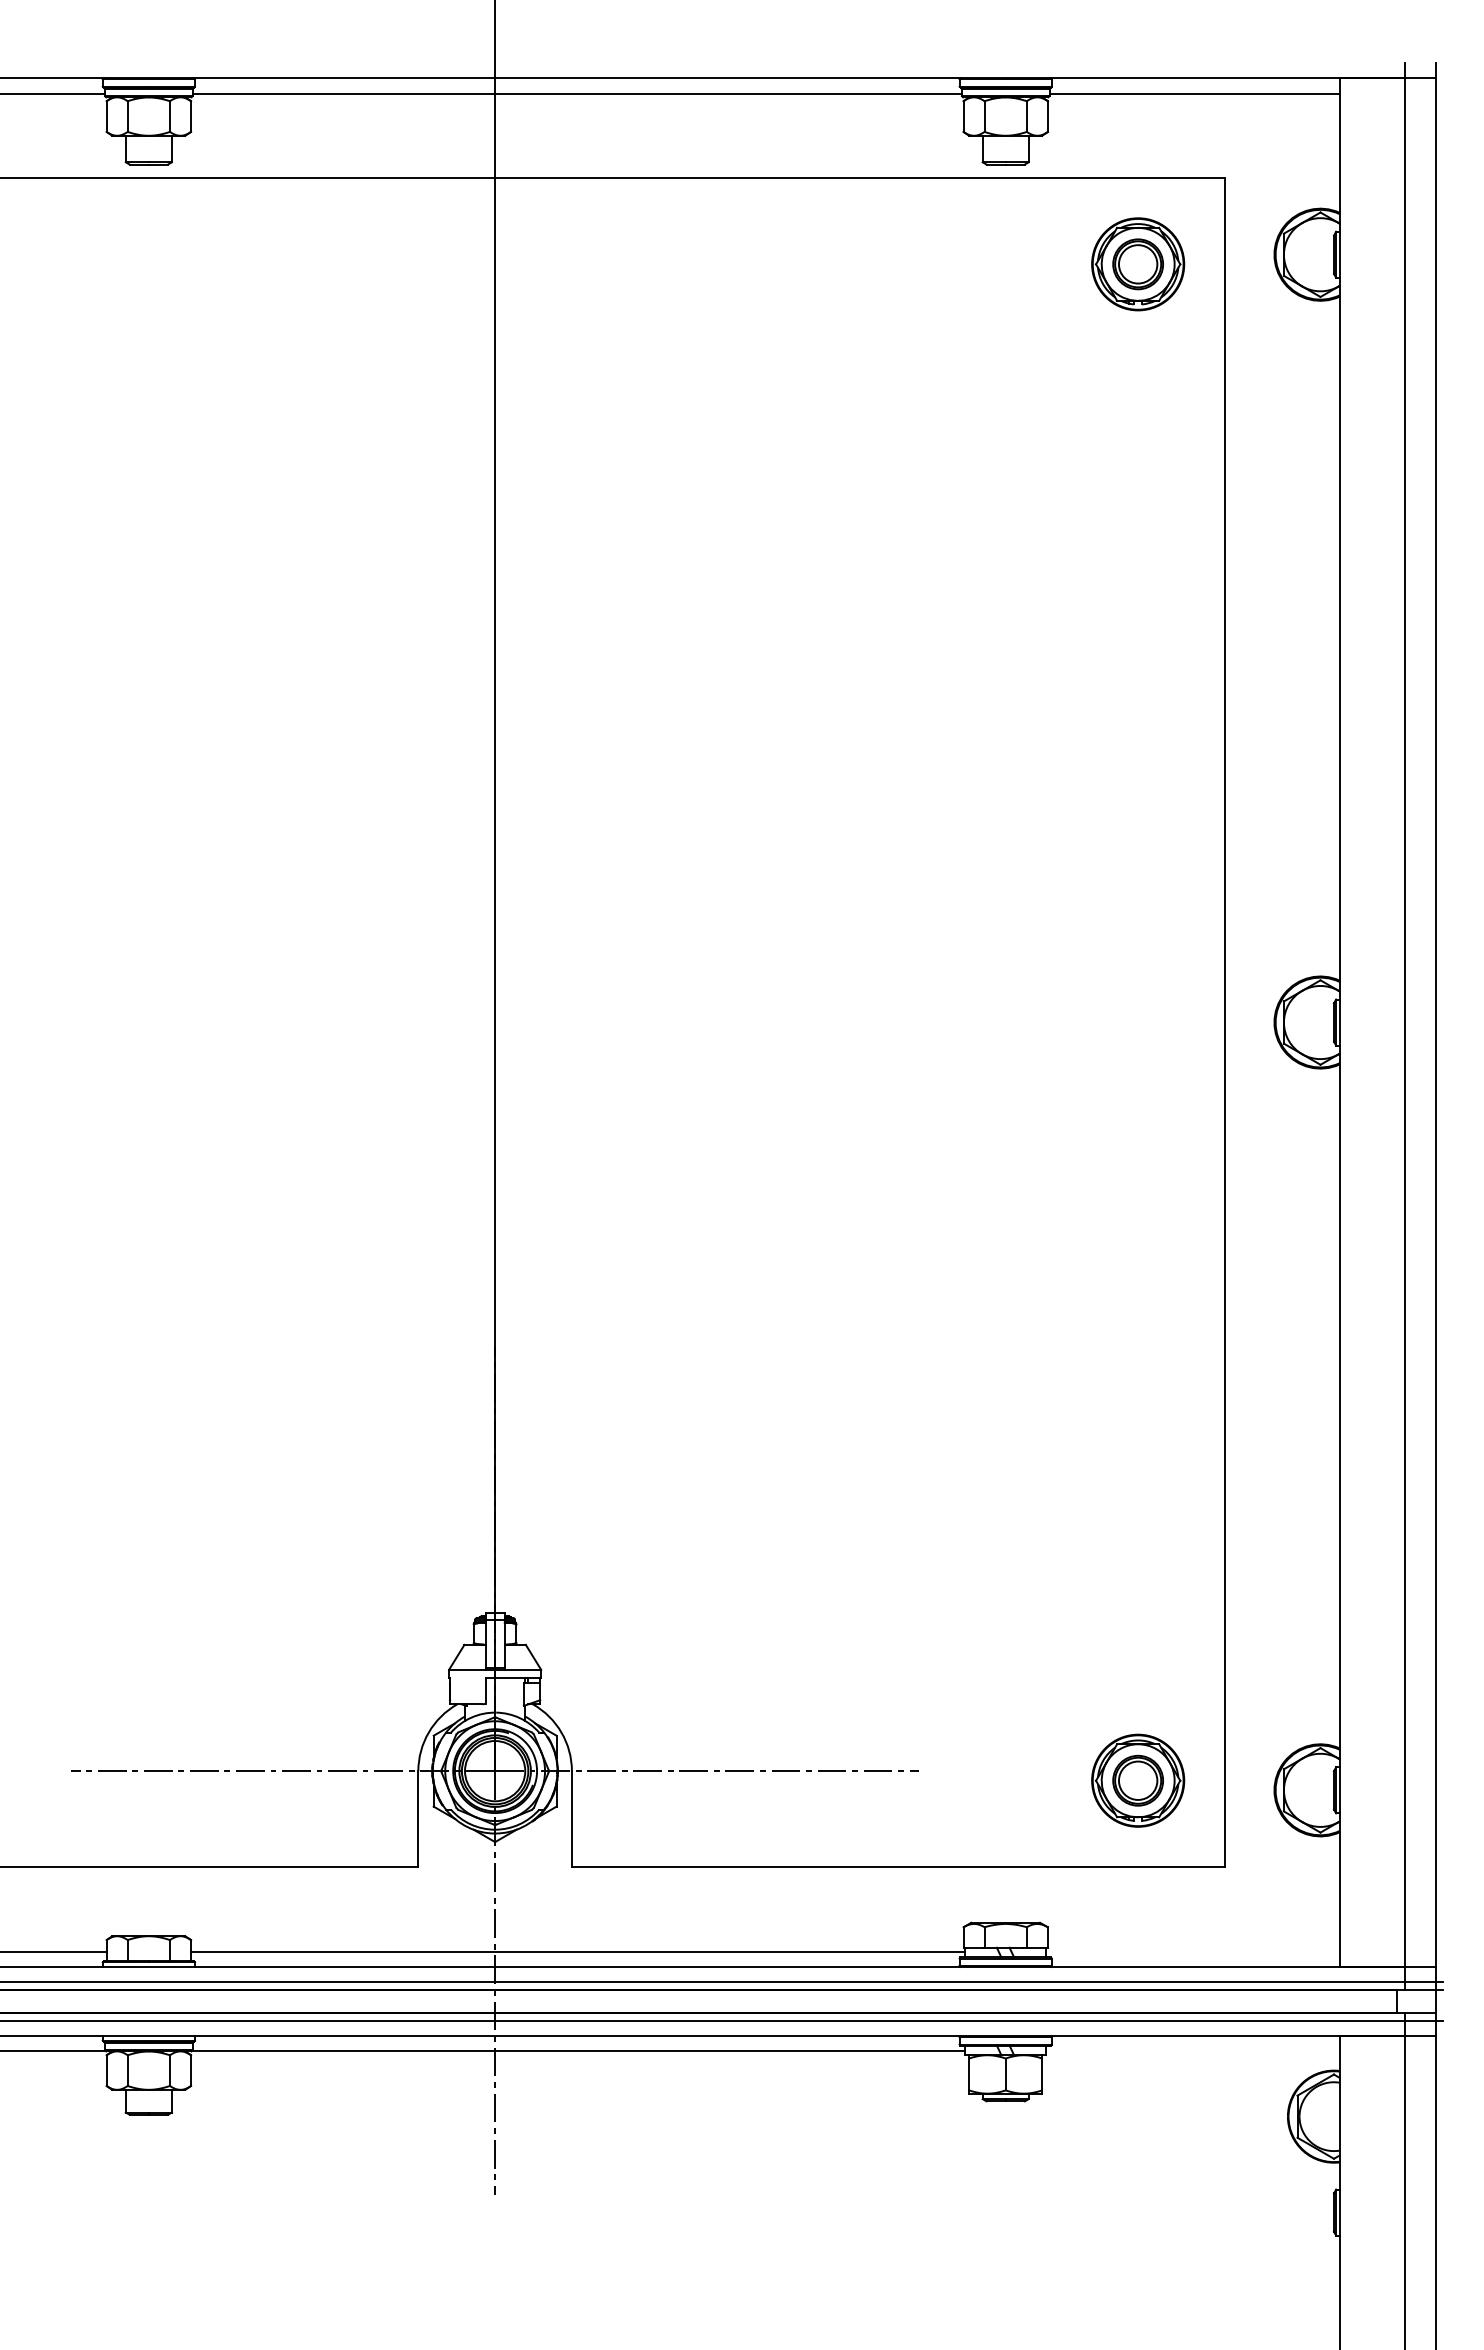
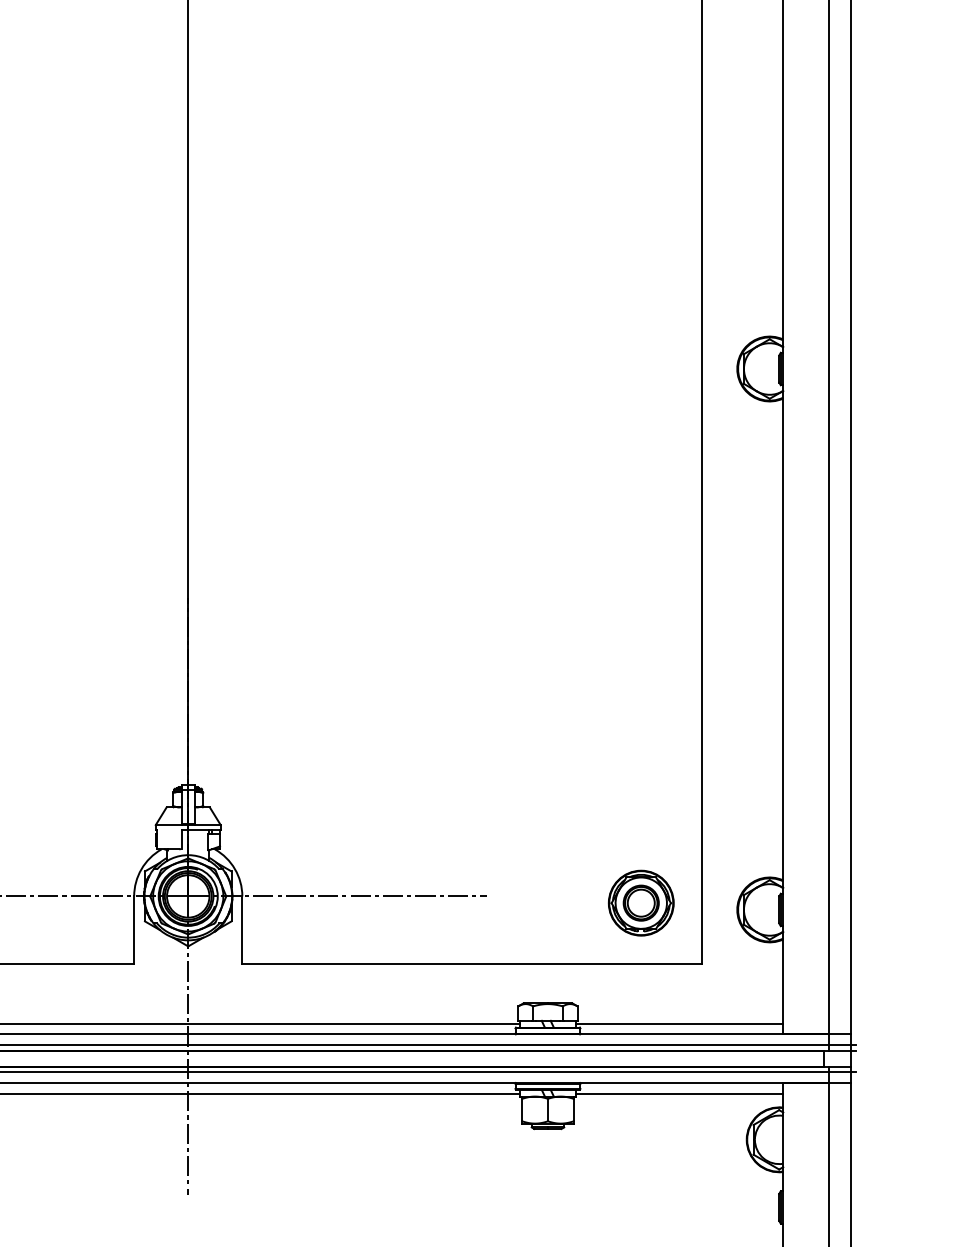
line: (1192, 1951) -> (679, 1023), added
line: (1192, 2051) -> (679, 1093), added

